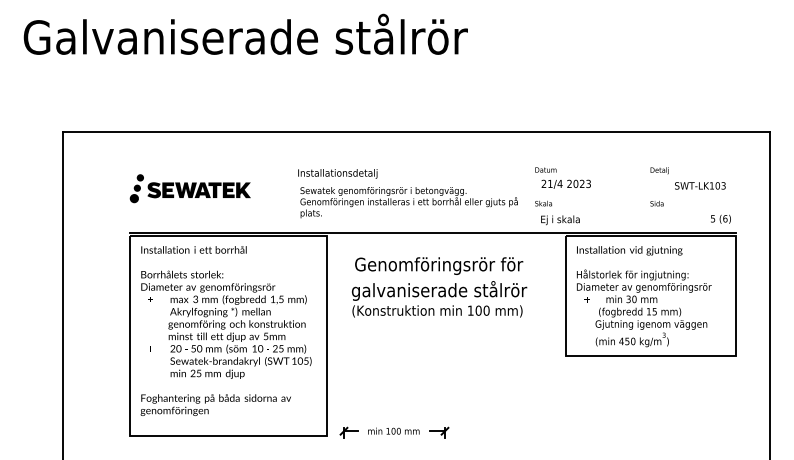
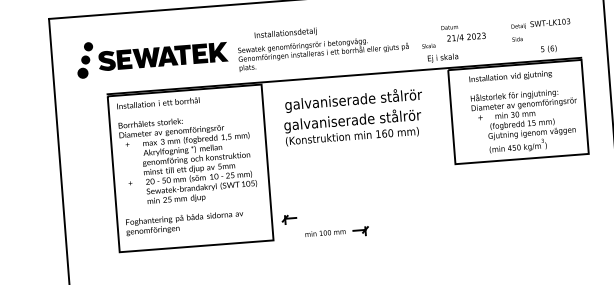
text: (659, 170) -> (518, 26), moved
text: (337, 173) -> (285, 33), moved
text: (562, 177) -> (463, 32), moved
part: (189, 188) -> (151, 55), size x1.6
text: (720, 218) -> (548, 48), moved
text: (442, 264) -> (353, 99), Genomföringsrör för -> galvaniserade stålrör
text: (644, 296) -> (525, 111), moved
text: (478, 310) -> (384, 133), 100 -> 160
part: (348, 432) -> (288, 219), moved

